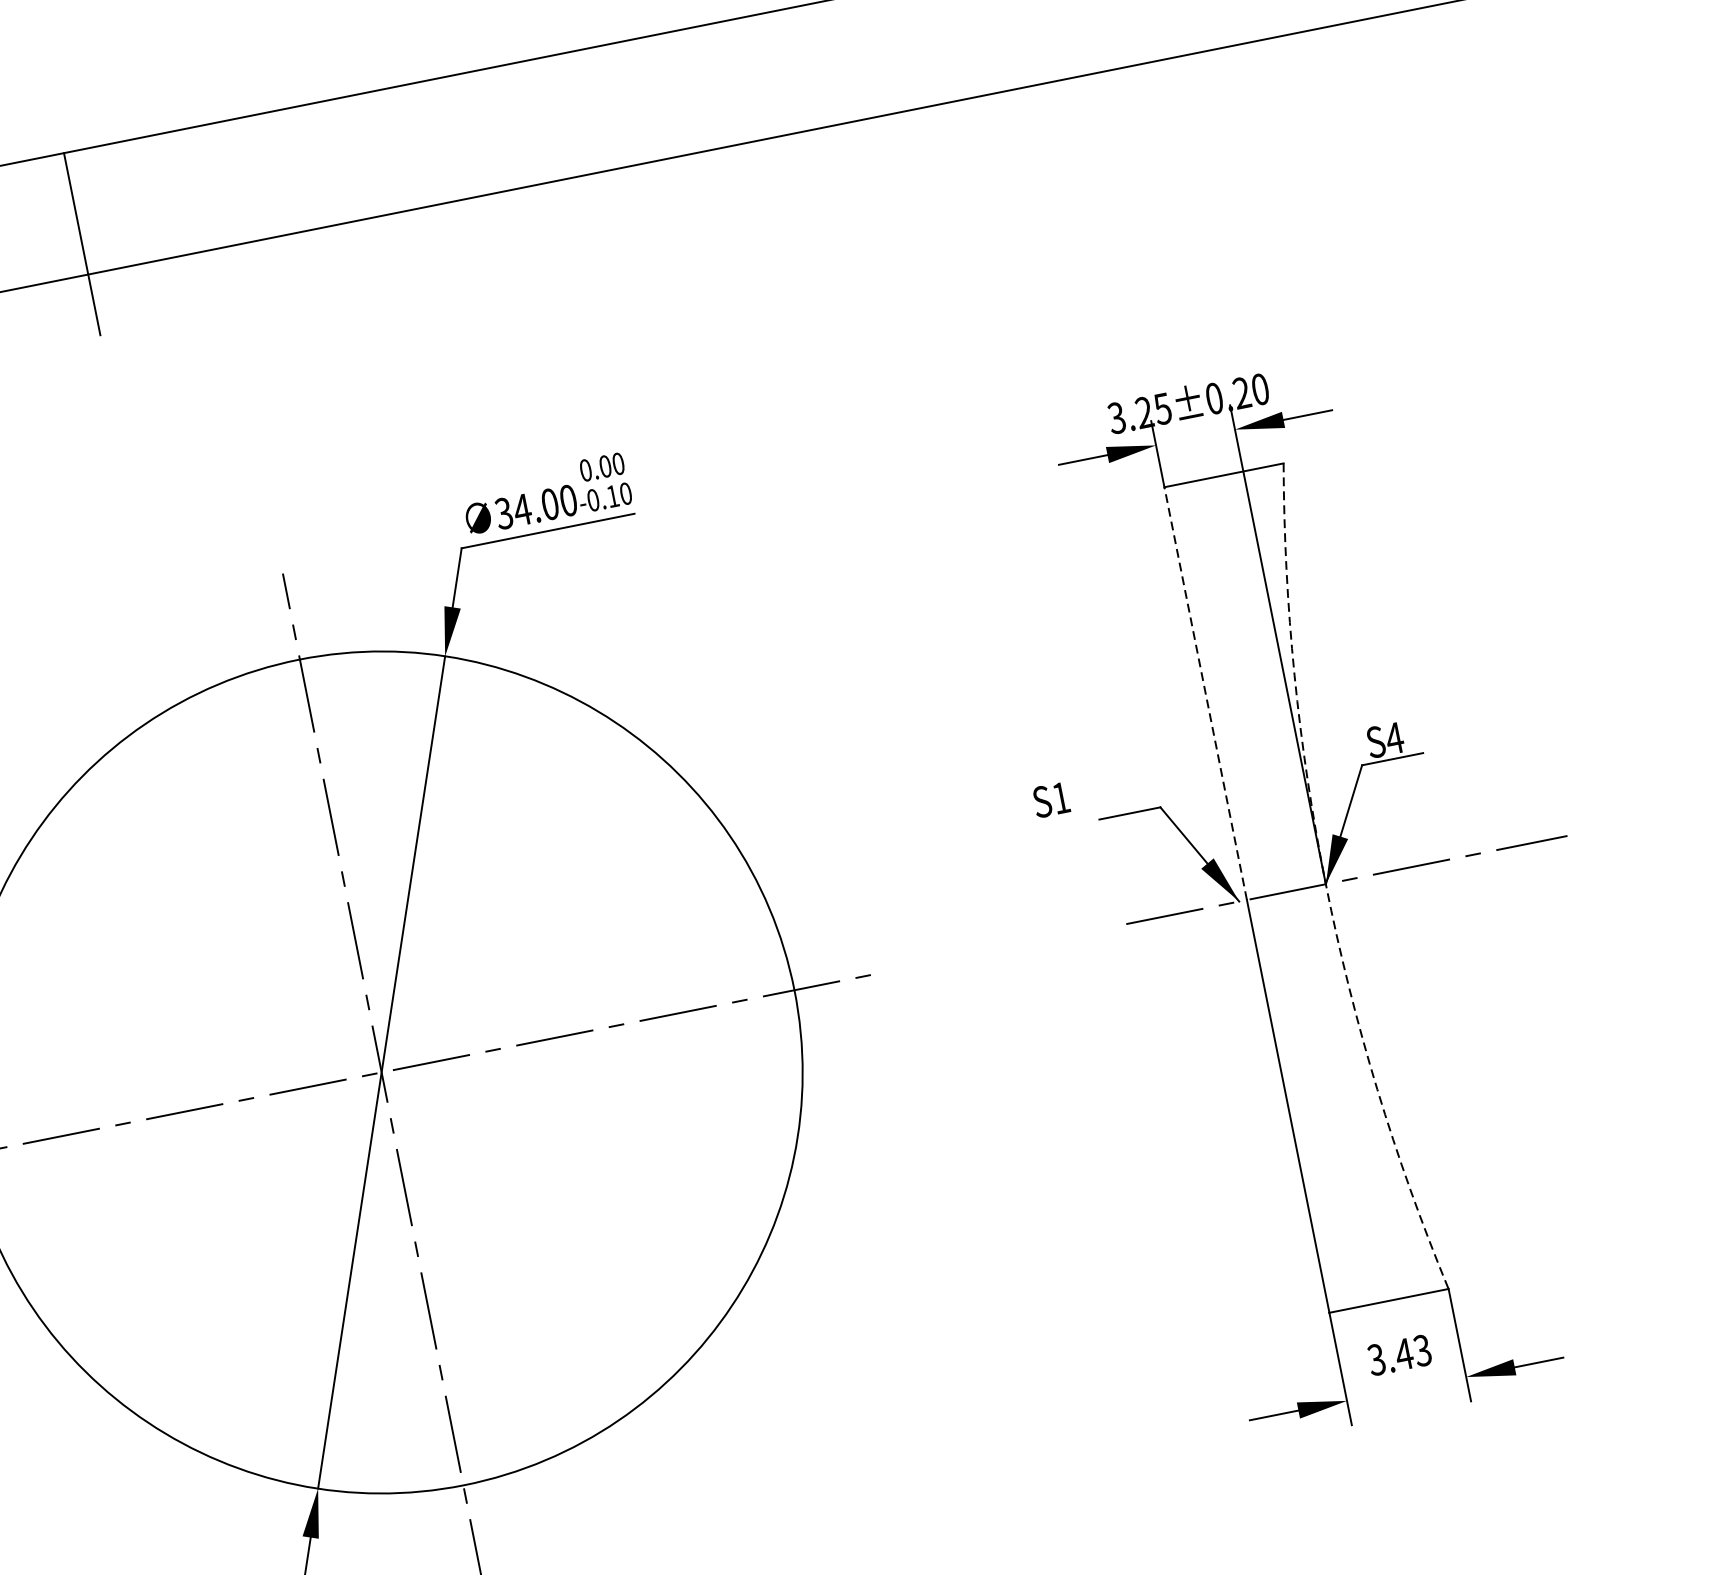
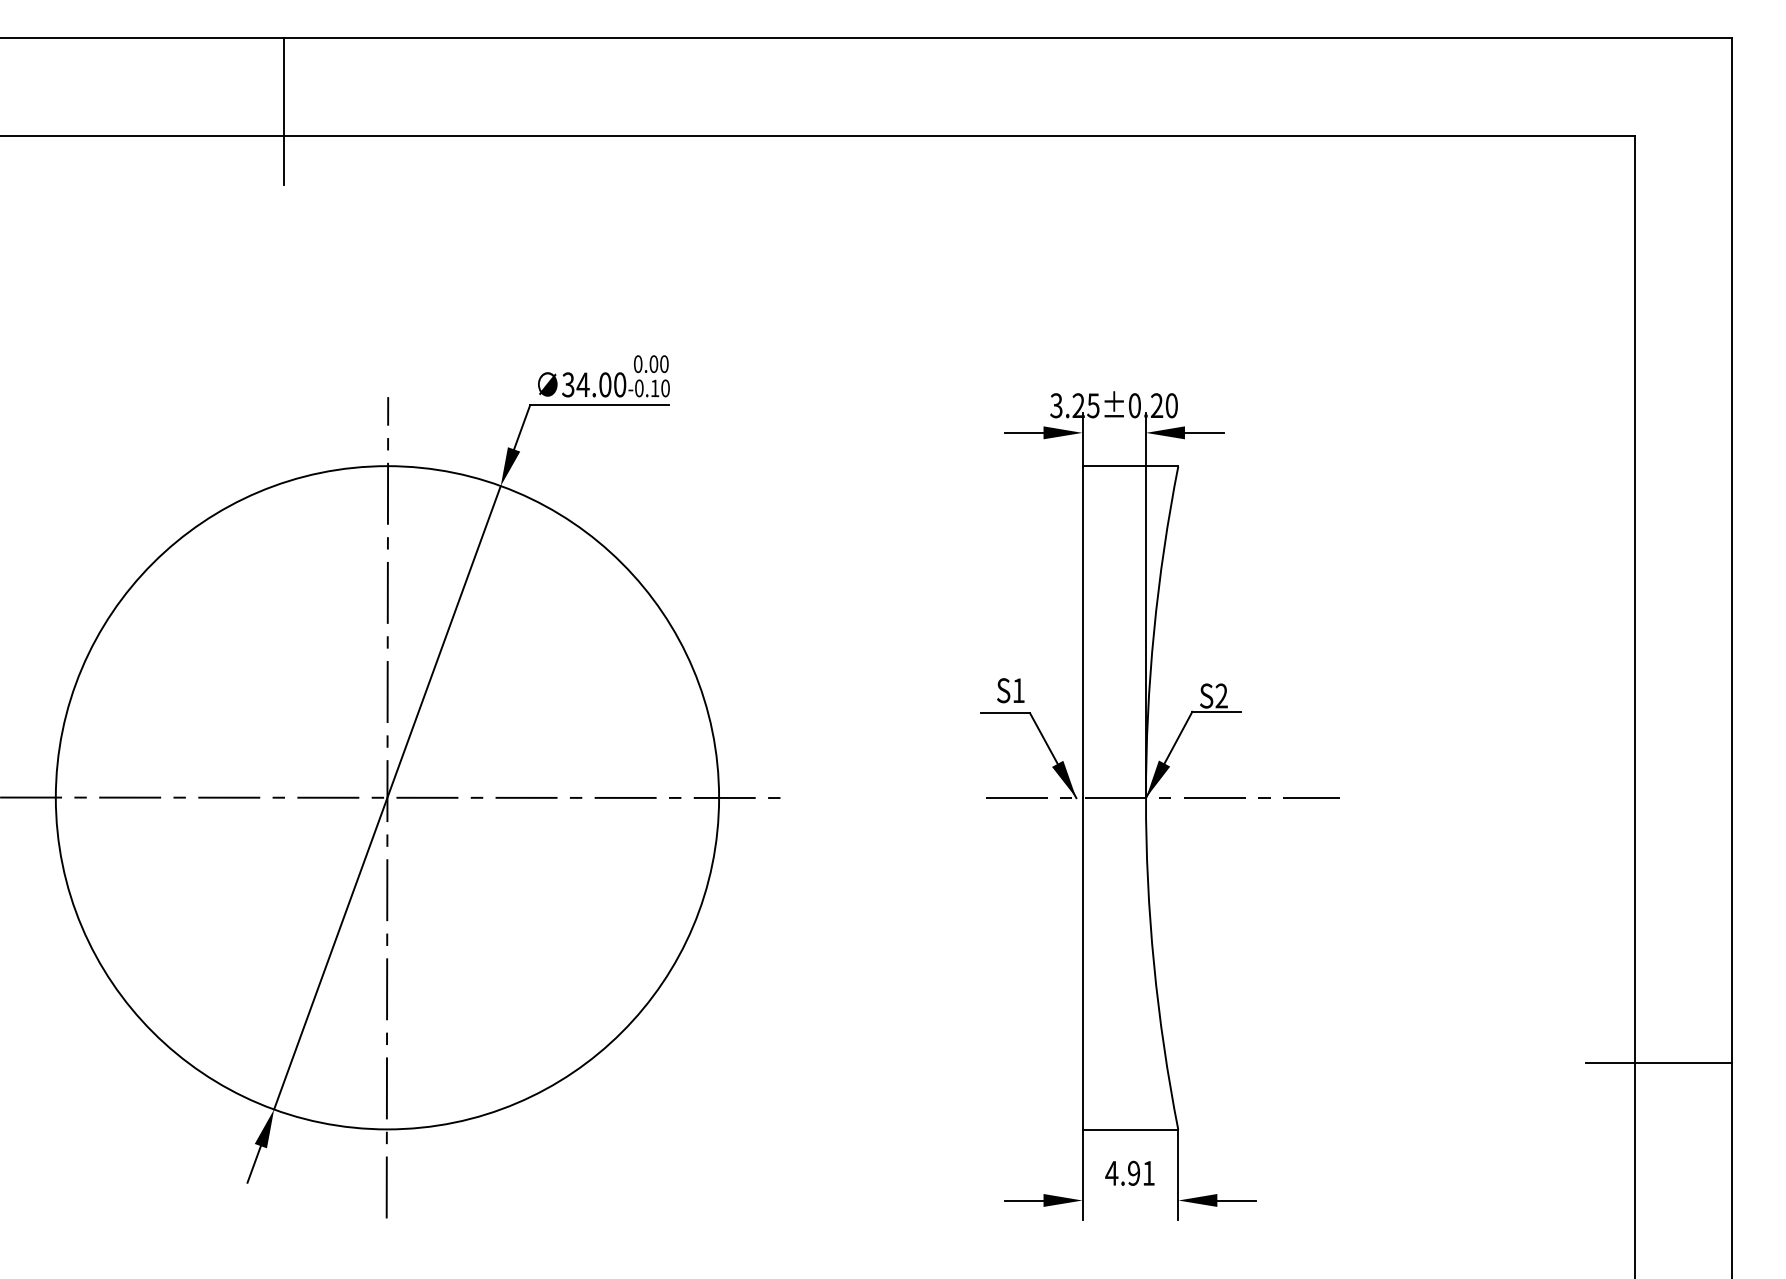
line: (1205, 693) -> (1082, 632), dashed -> solid
text: (1394, 737) -> (1221, 695), S4 -> S2
text: (1050, 799) -> (1010, 690), moved
arc: (1325, 884) -> (1145, 798), dashed -> solid
text: (1398, 1354) -> (1129, 1172), 3.43 -> 4.91

